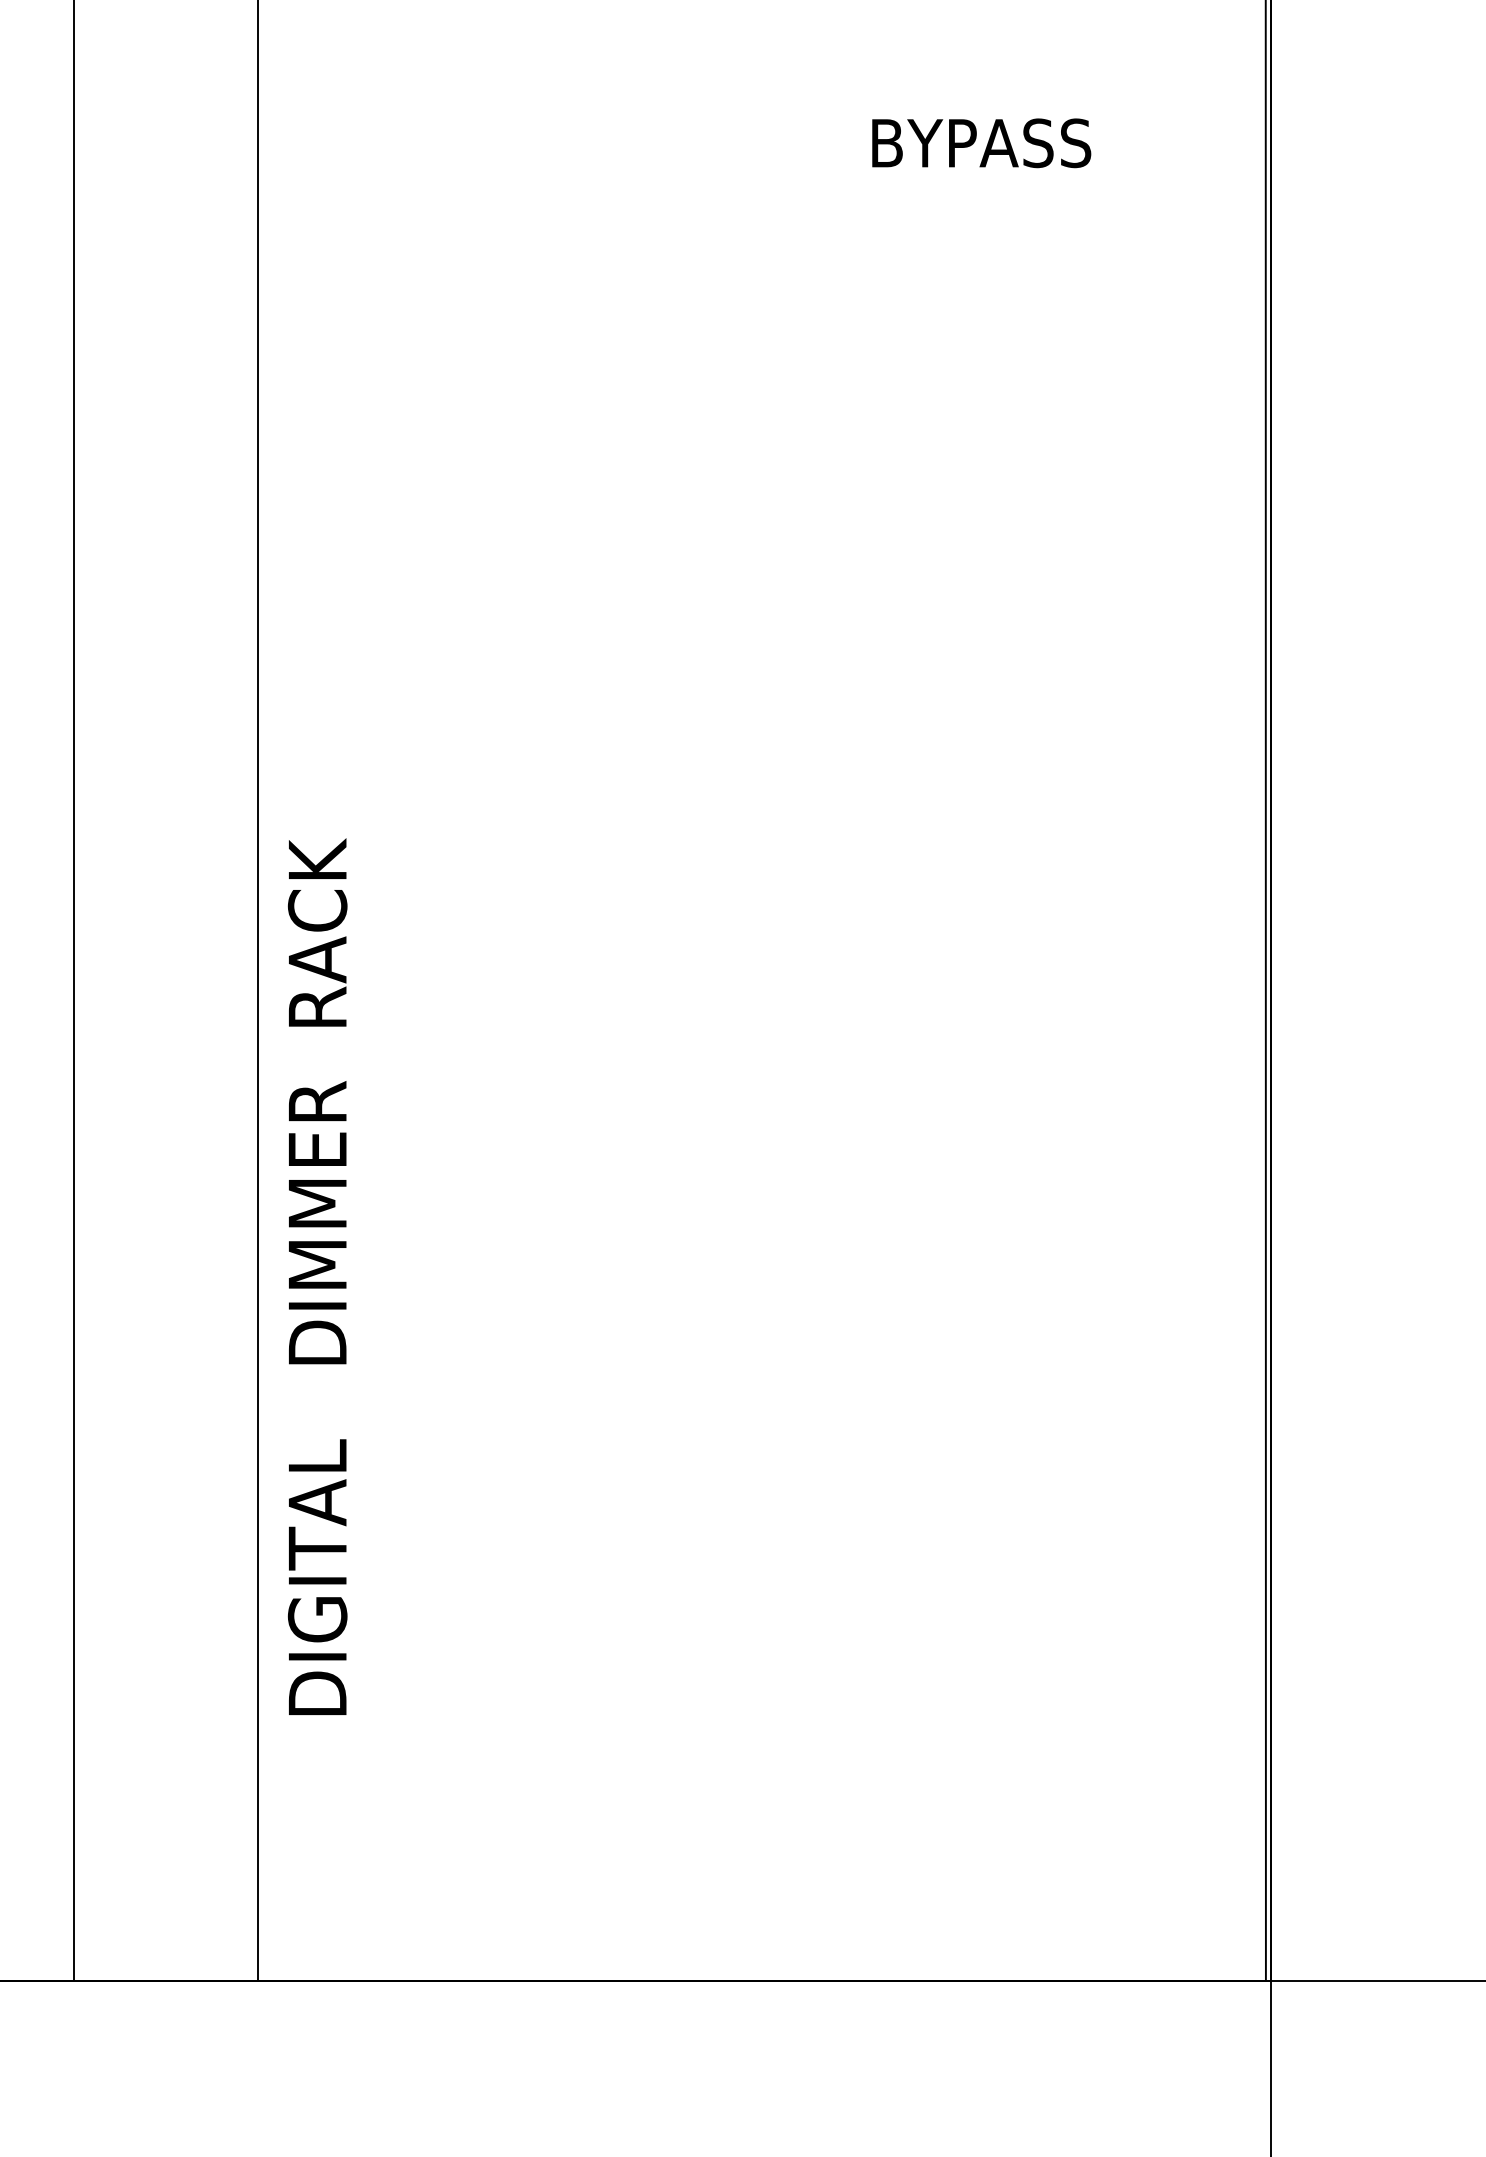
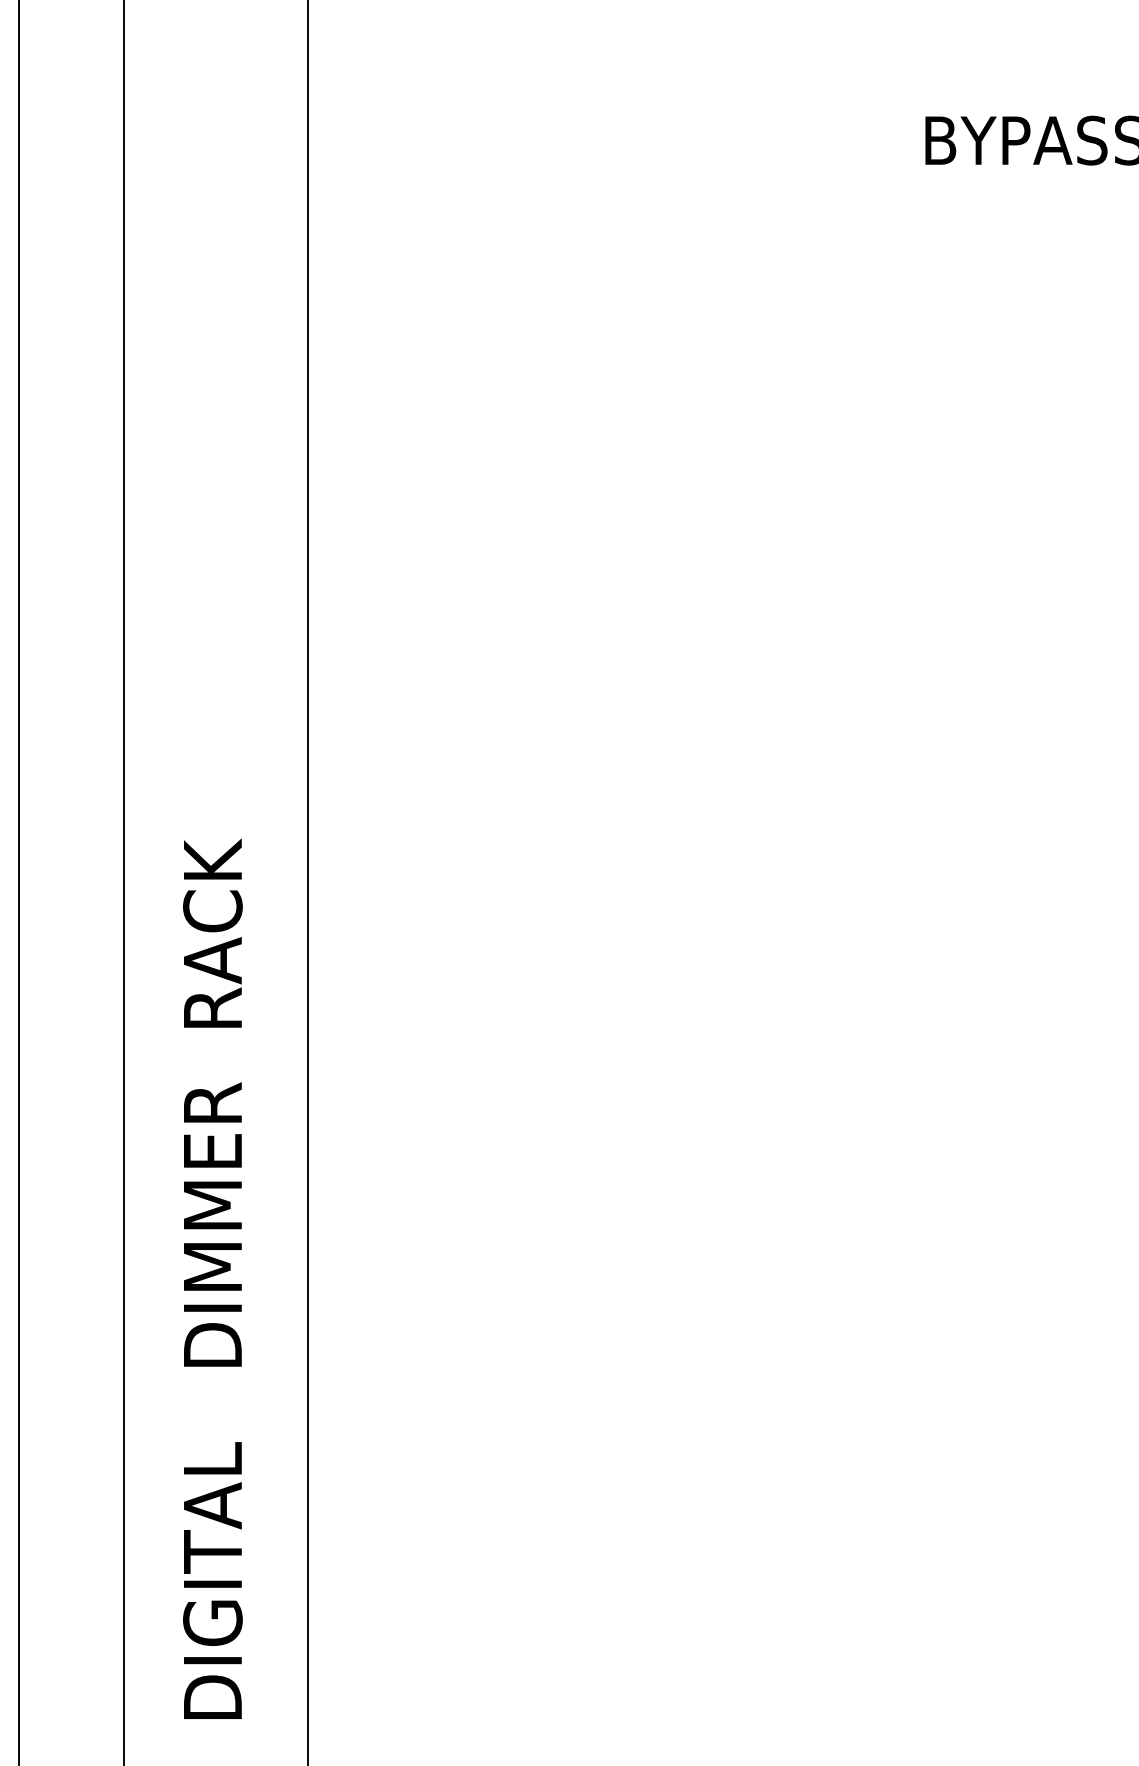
text: (317, 1276) -> (212, 1278), moved

